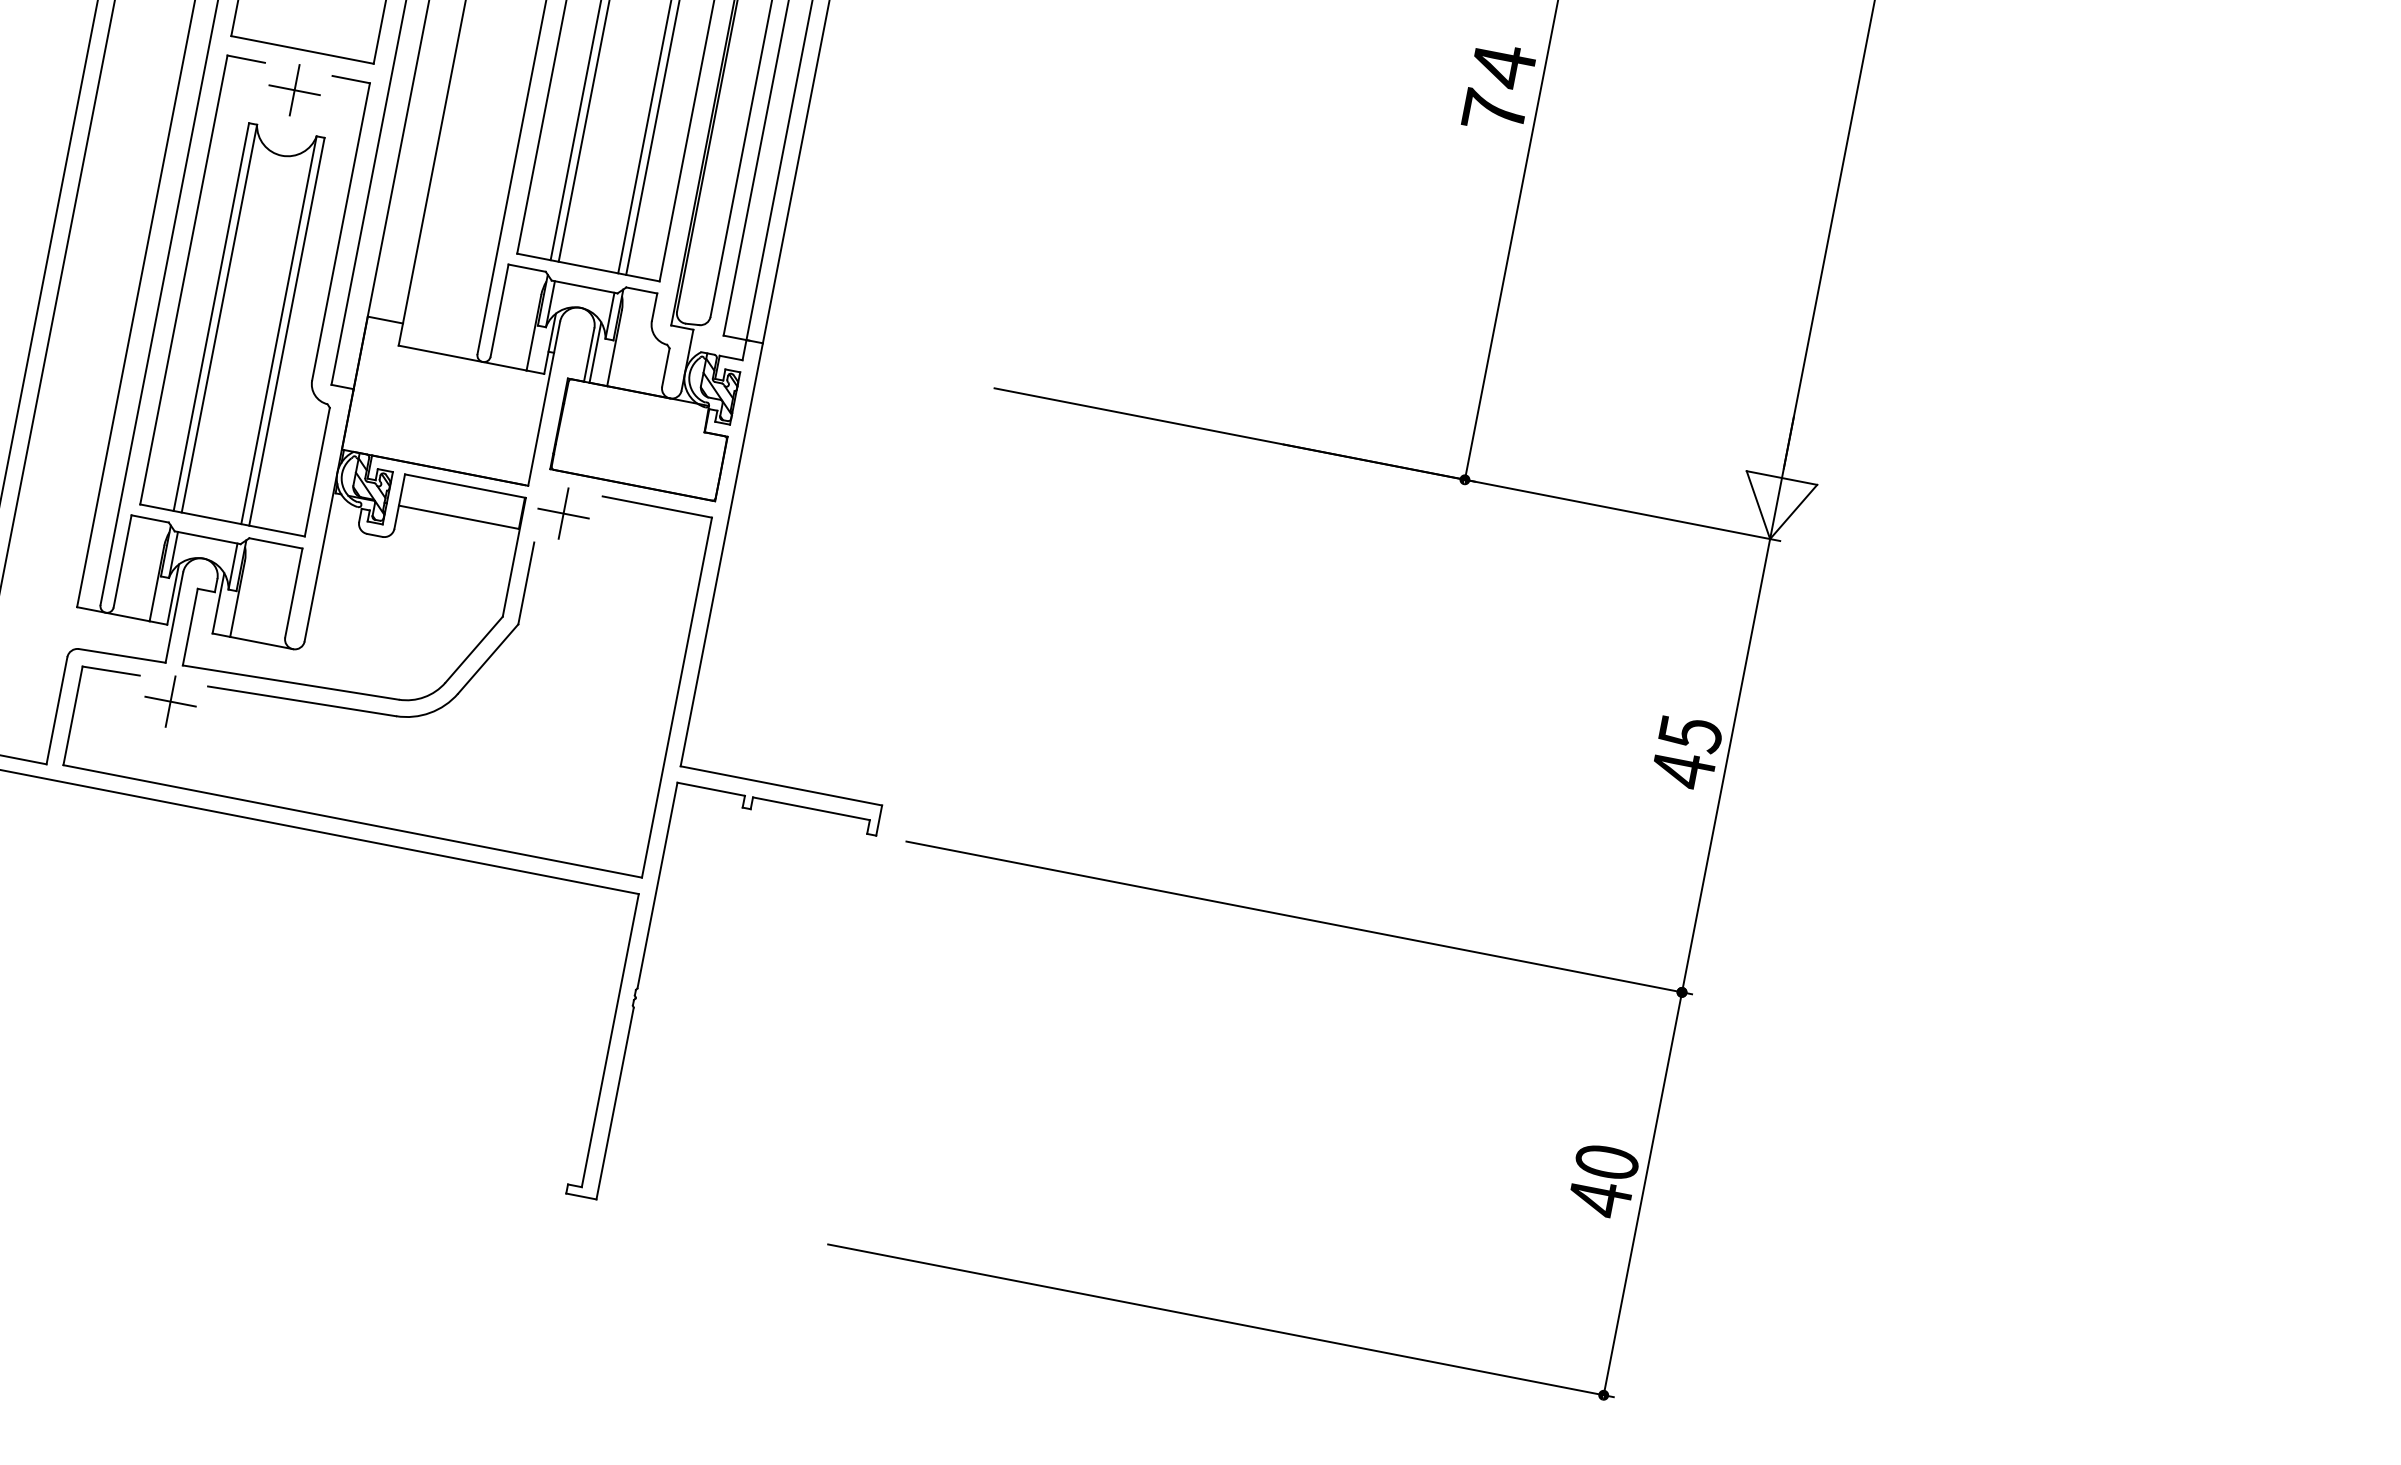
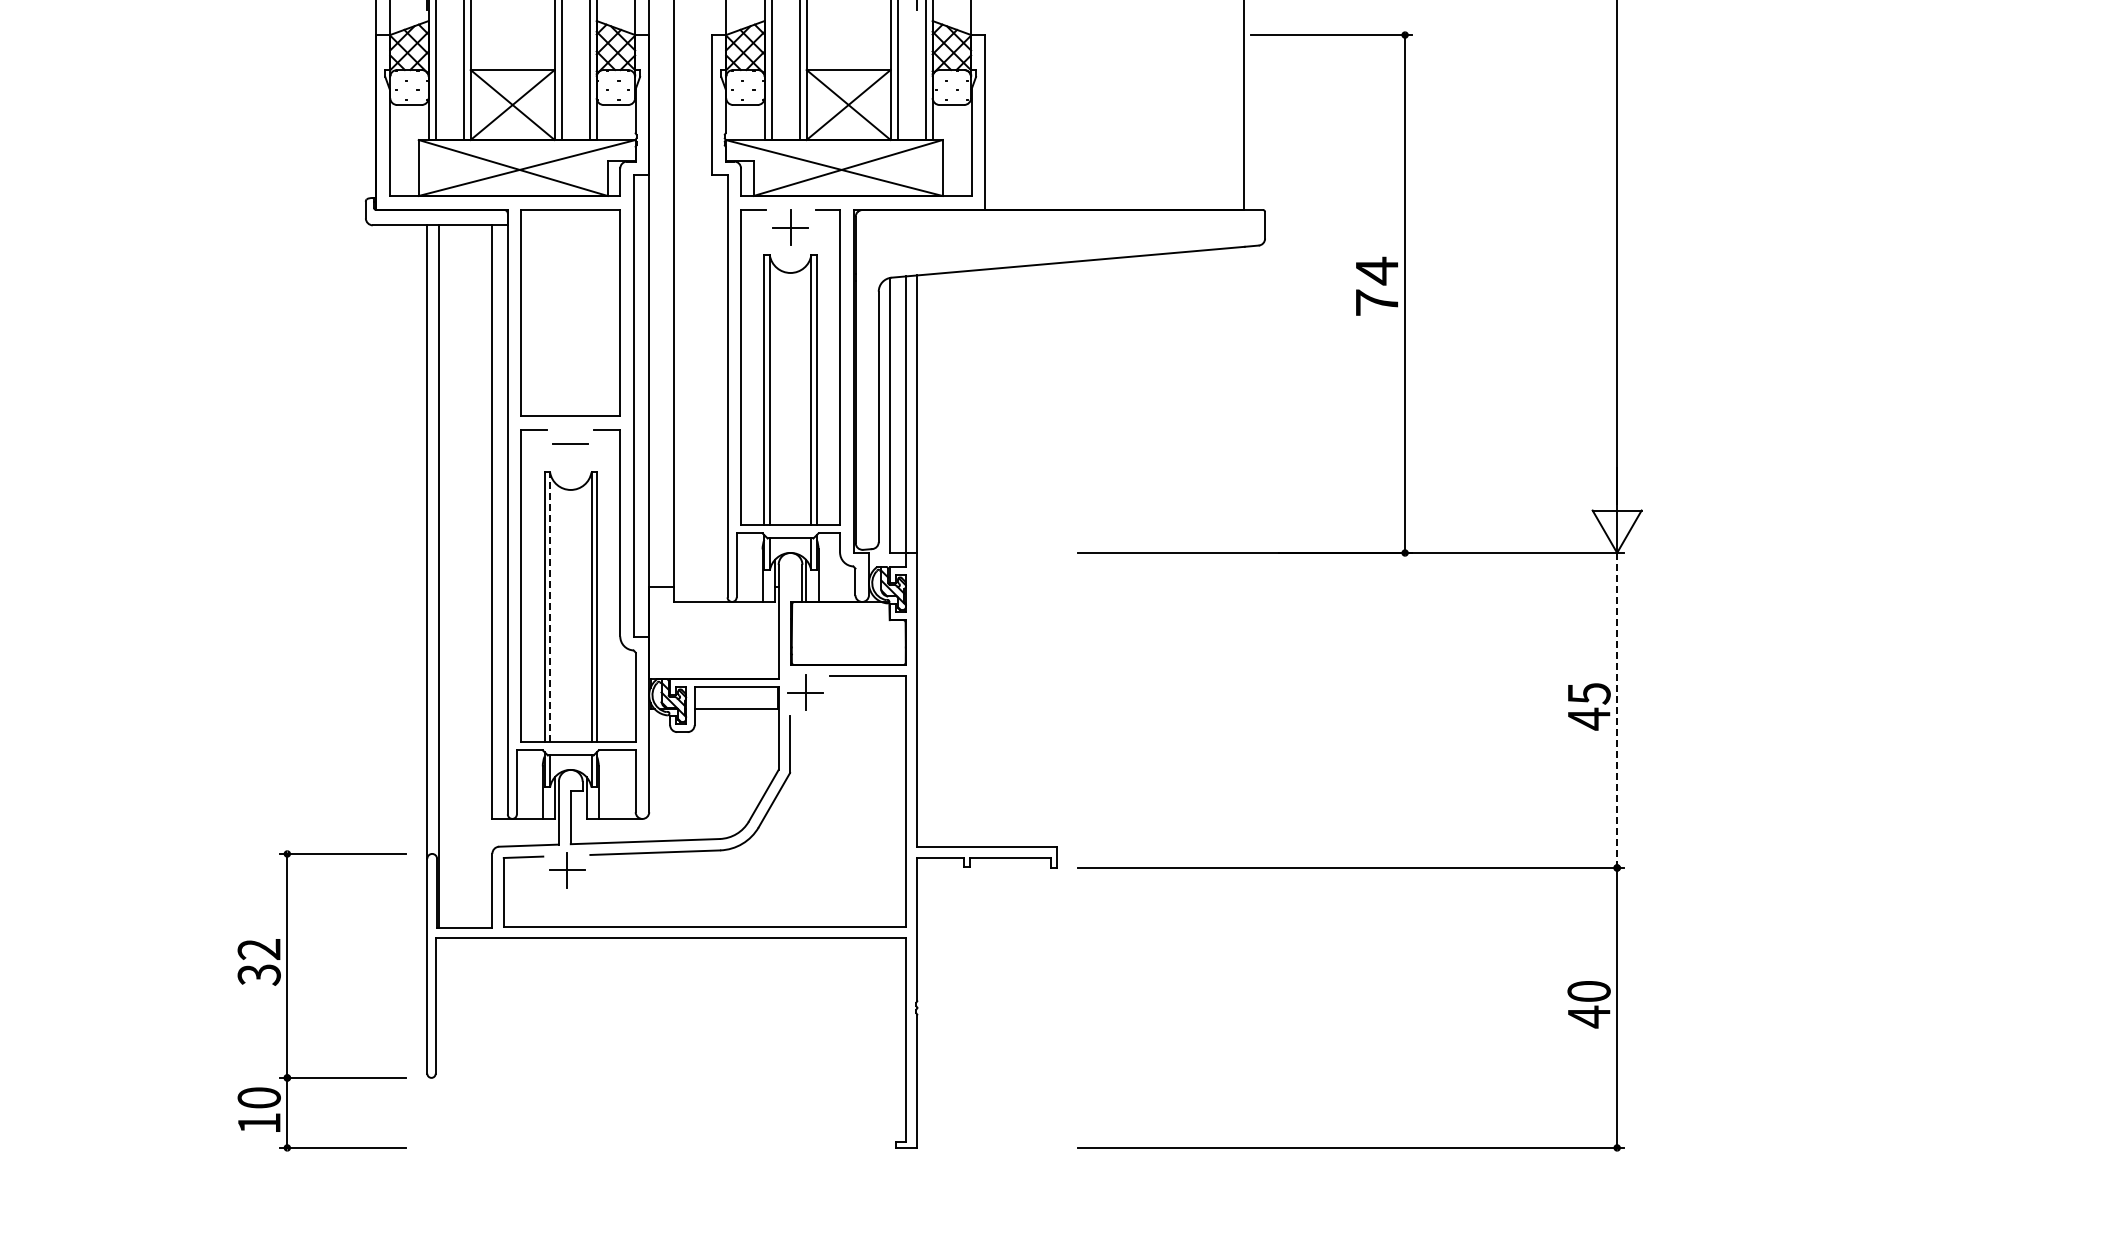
line: (294, 88) -> (570, 443), removed
line: (219, 319) -> (550, 607), solid -> dashed
line: (1726, 765) -> (1617, 710), solid -> dashed

